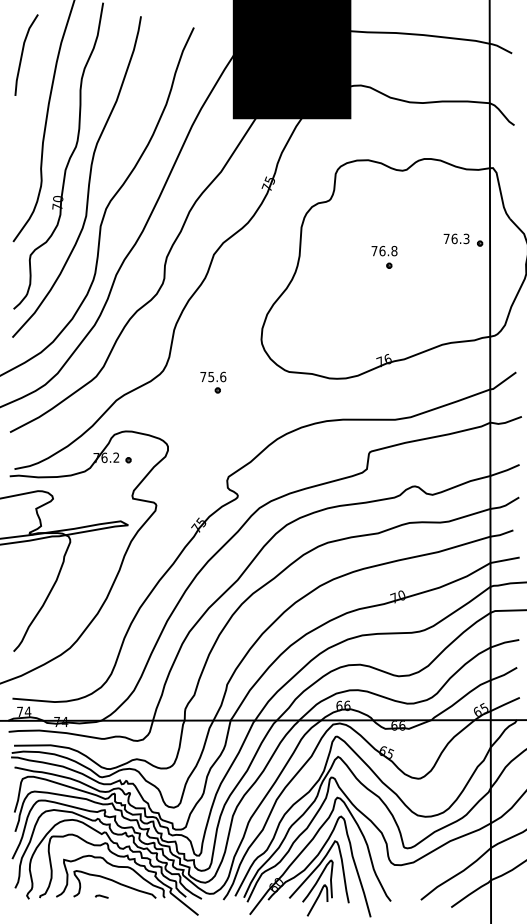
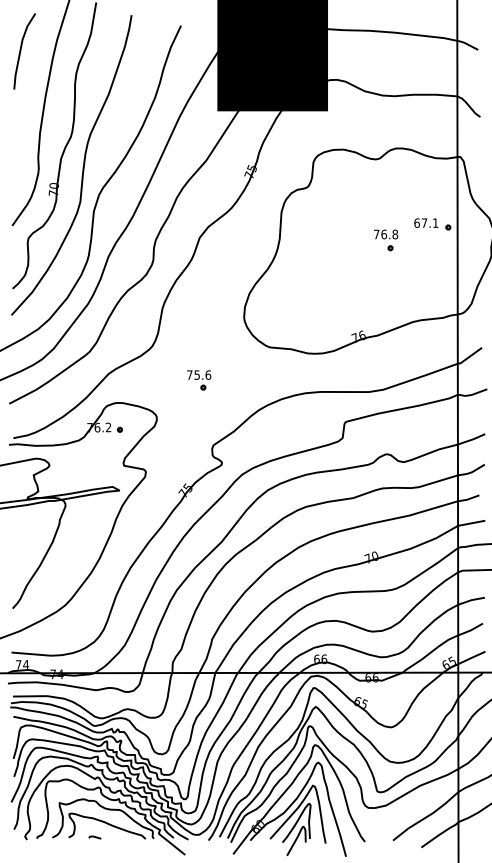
text: (456, 238) -> (426, 222), 76.3 -> 67.1
part: (385, 257) -> (386, 240), moved
part: (213, 382) -> (199, 380), moved

